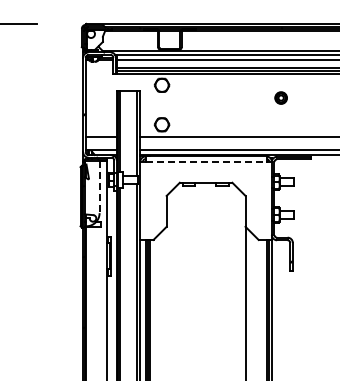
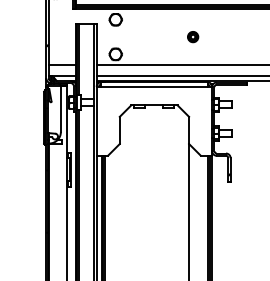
part: (280, 97) -> (192, 36), moved
line: (206, 161) -> (154, 86), dashed -> solid
line: (99, 187) -> (60, 109), dashed -> solid

